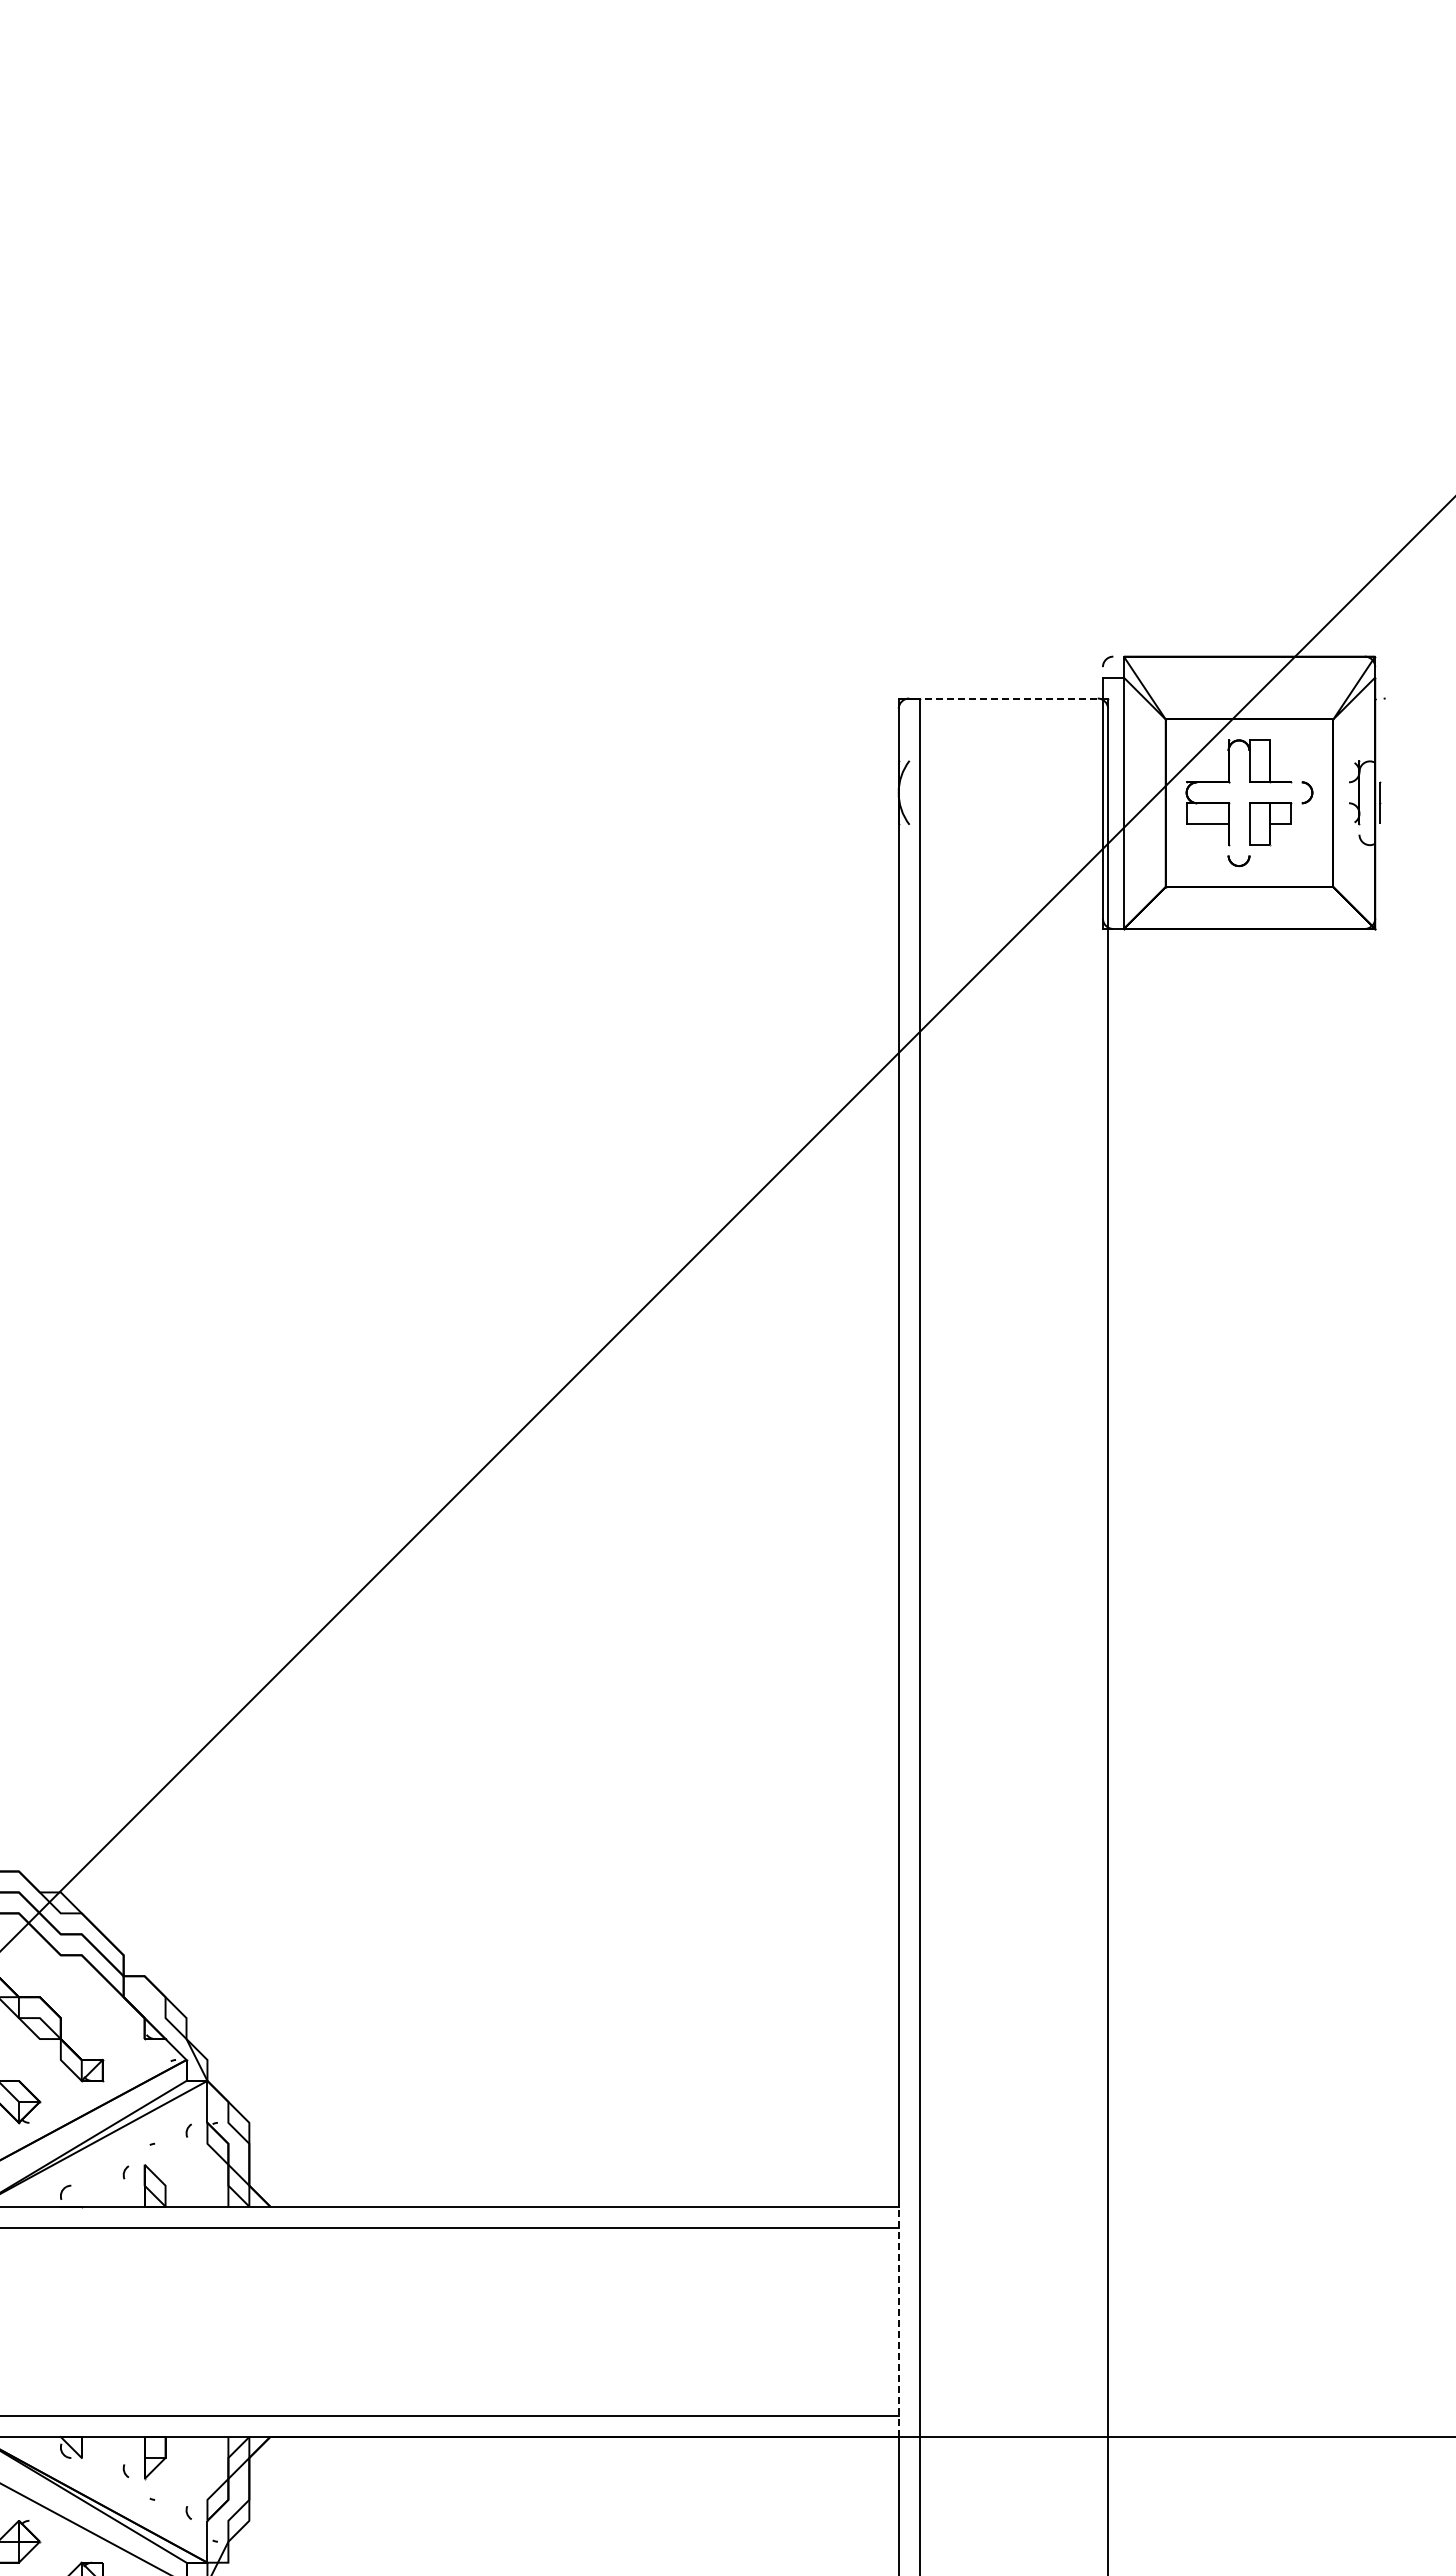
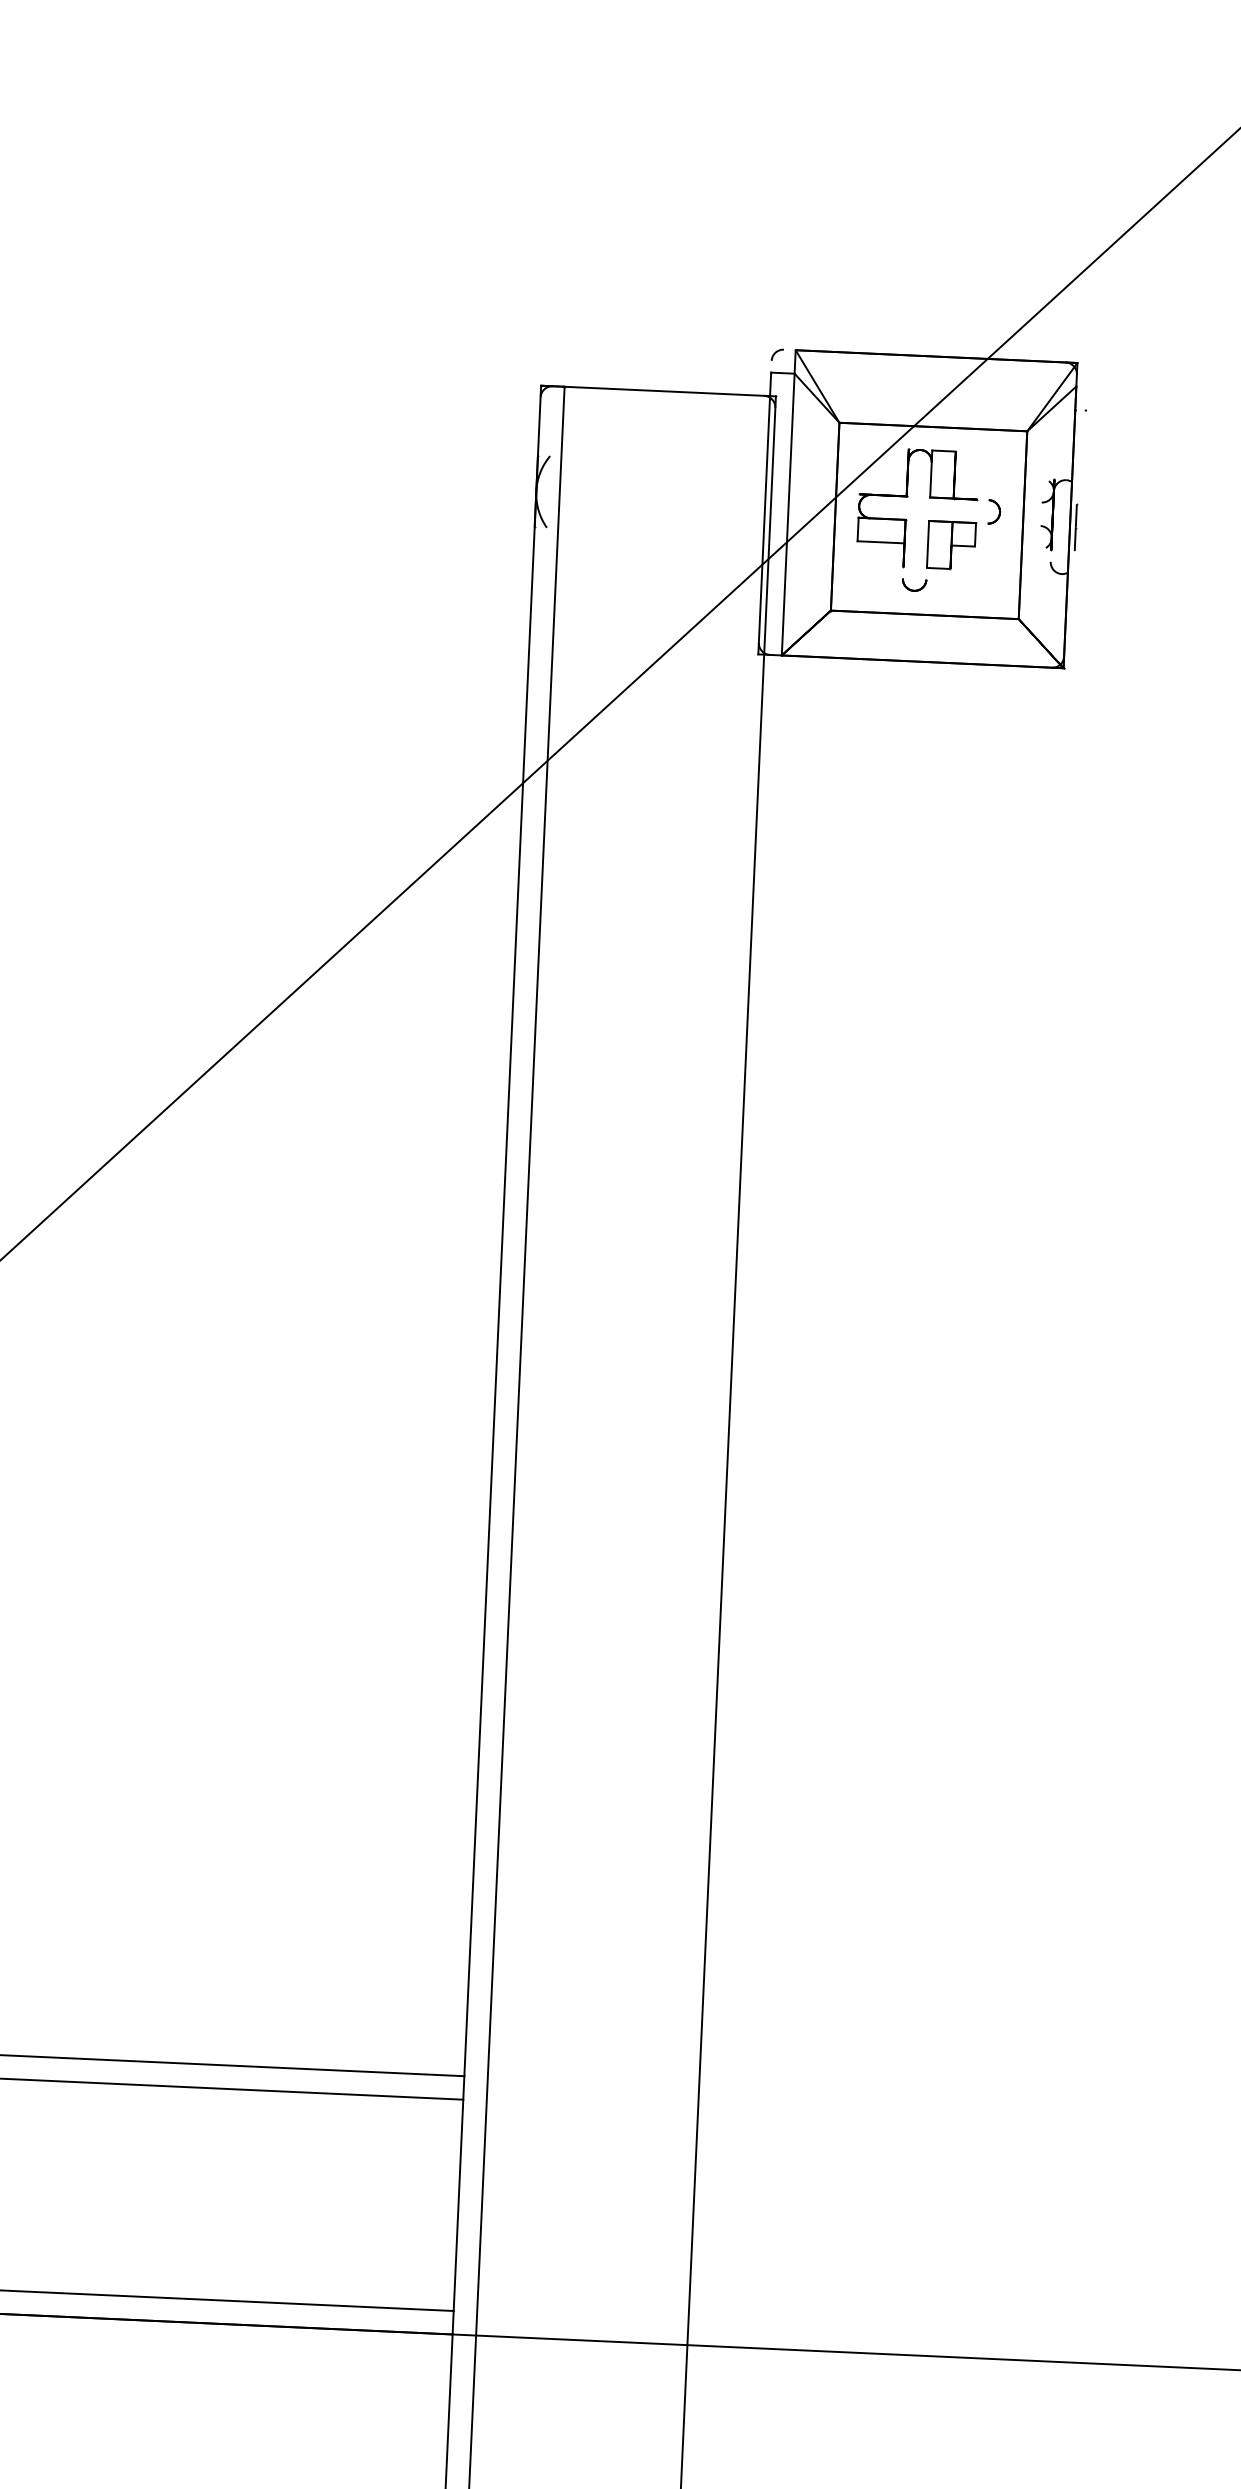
line: (1013, 698) -> (669, 391), dashed -> solid
line: (898, 2321) -> (458, 2204), dashed -> solid

